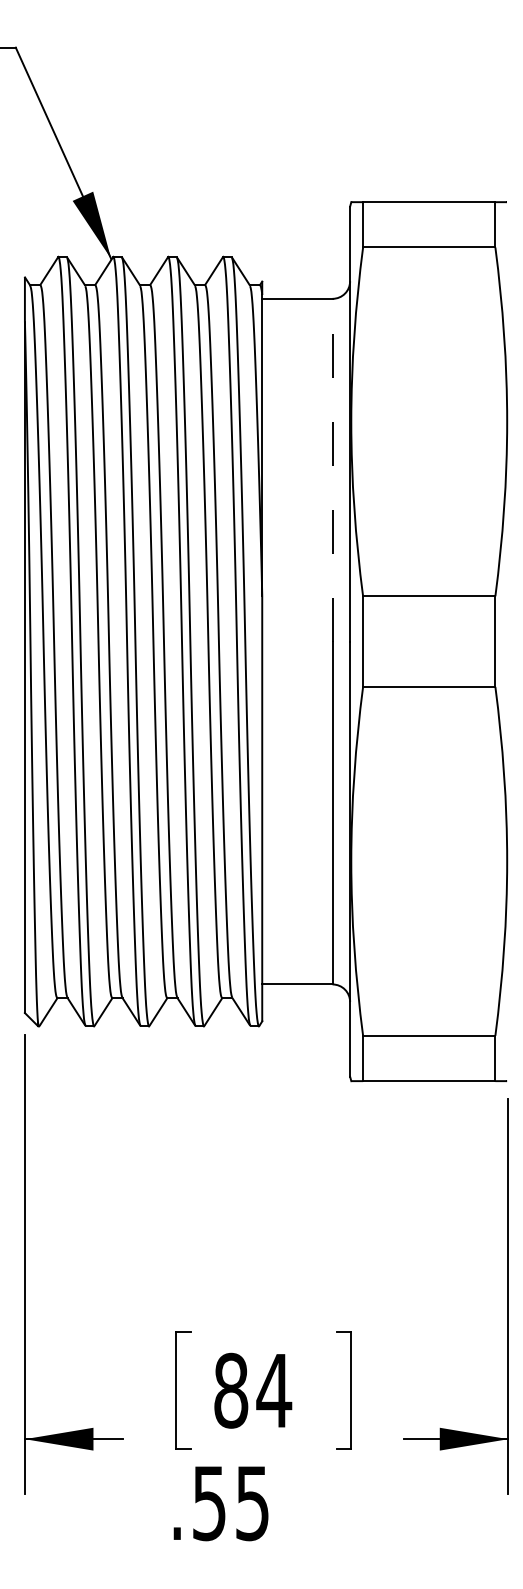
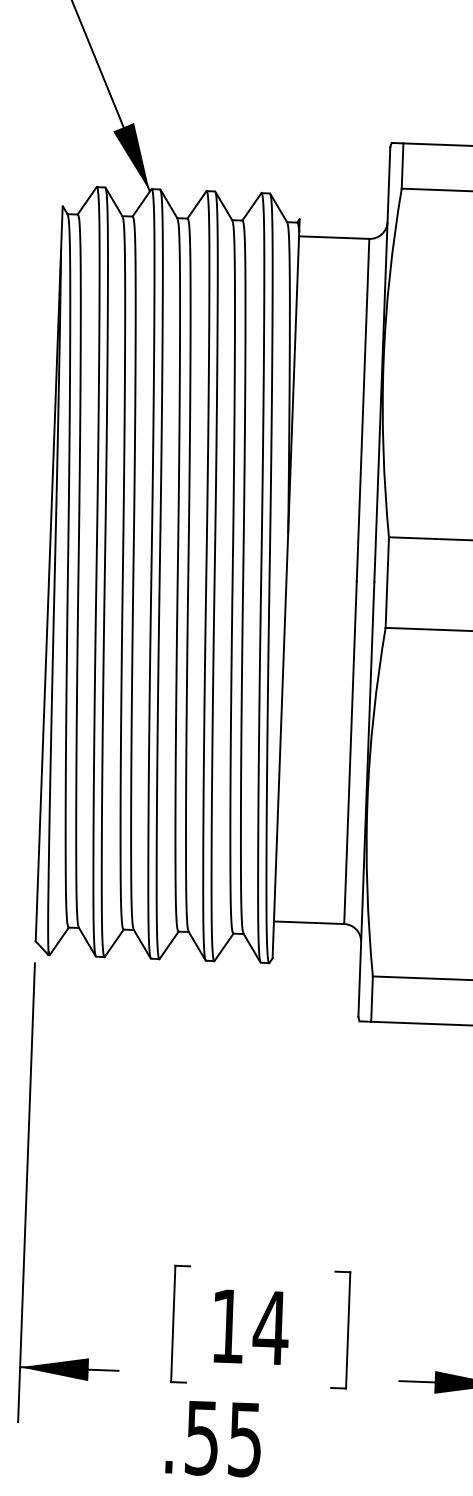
line: (332, 469) -> (363, 409), dashed -> solid
text: (231, 1390) -> (228, 1326), 84 -> 14

